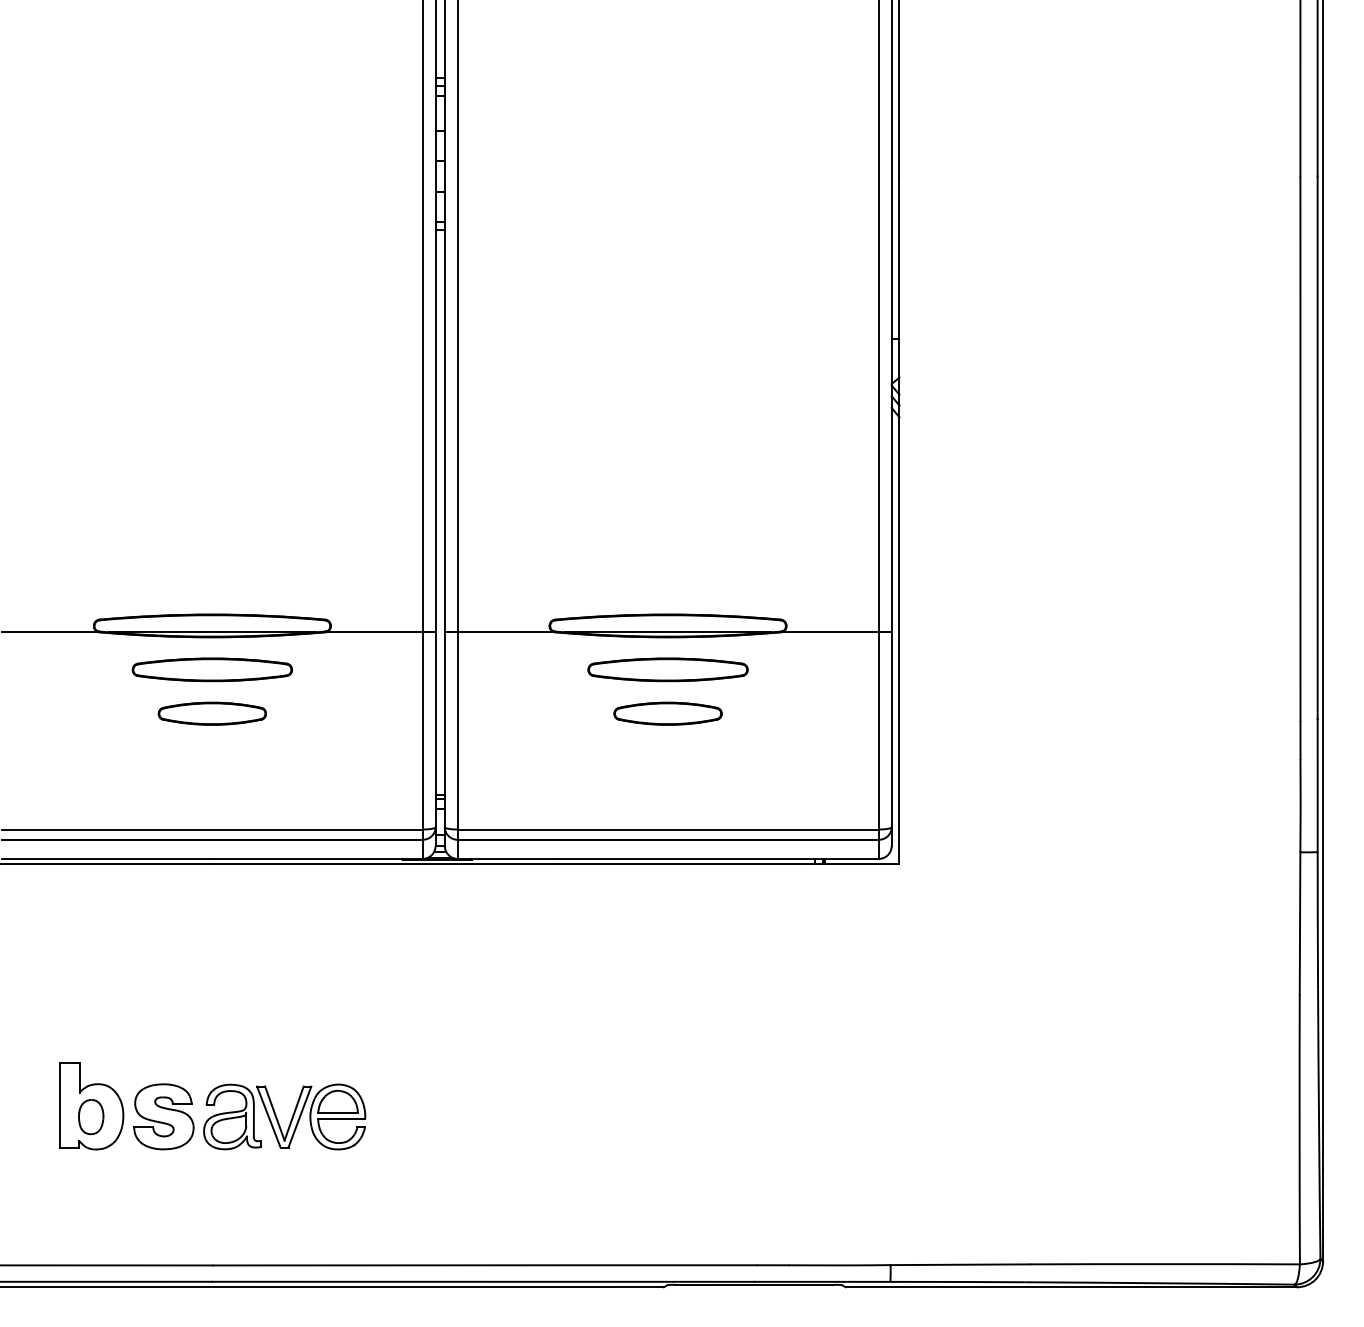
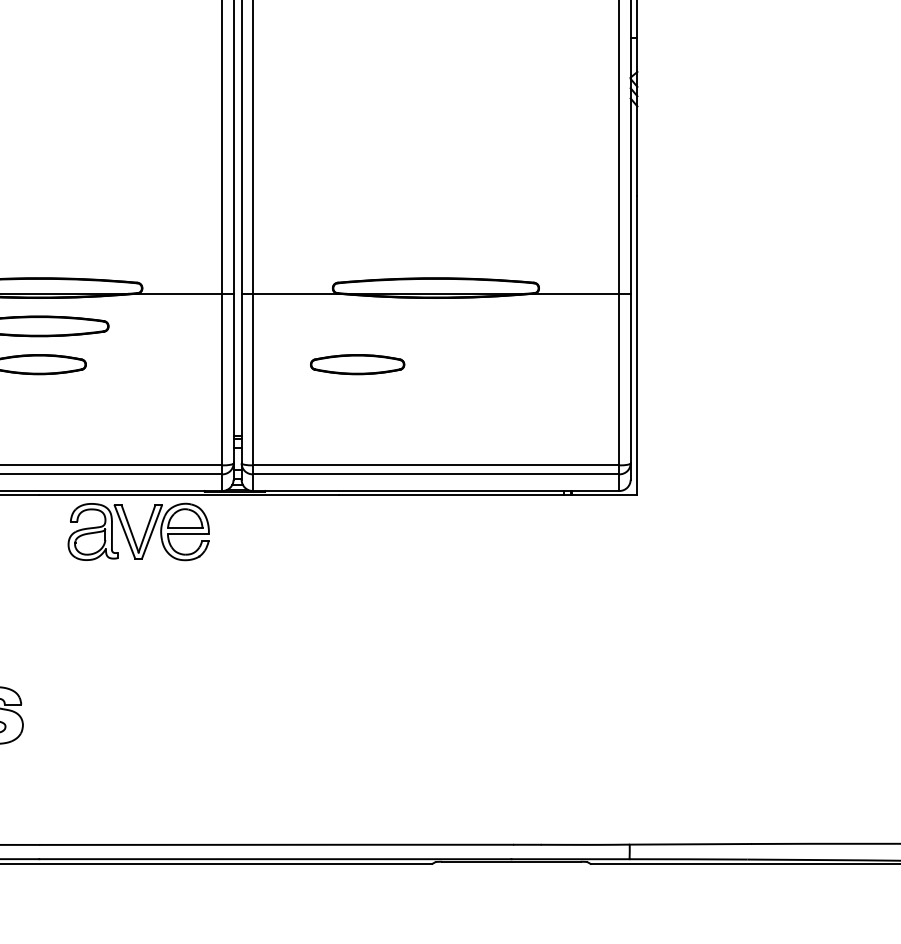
part: (667, 669) -> (435, 326), removed
part: (667, 713) -> (357, 364), moved
part: (277, 1117) -> (132, 532), moved

